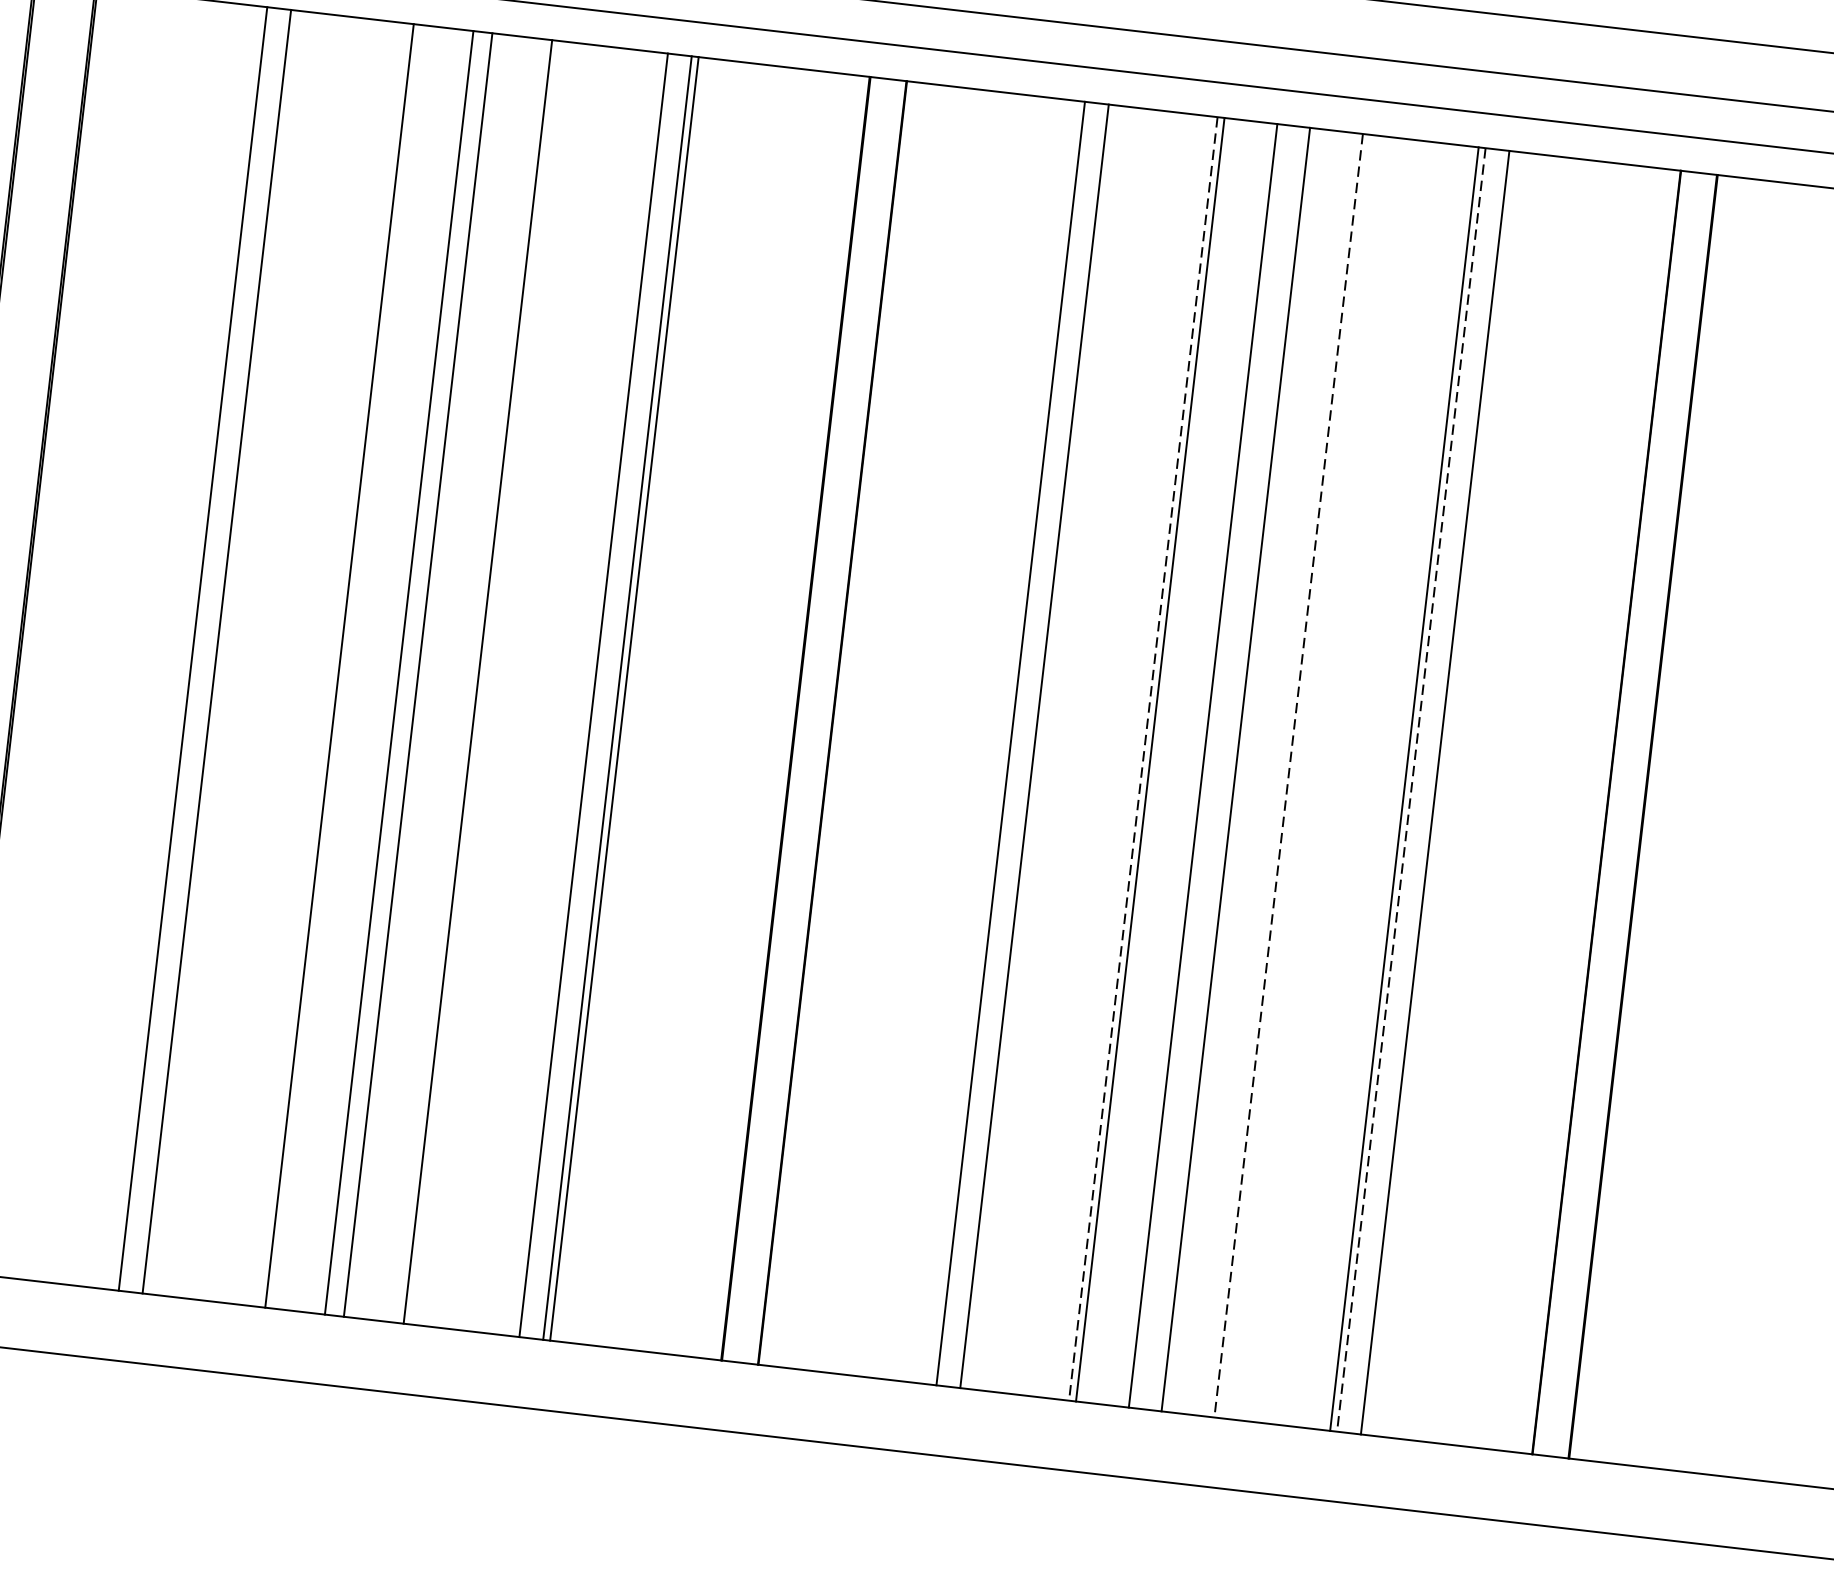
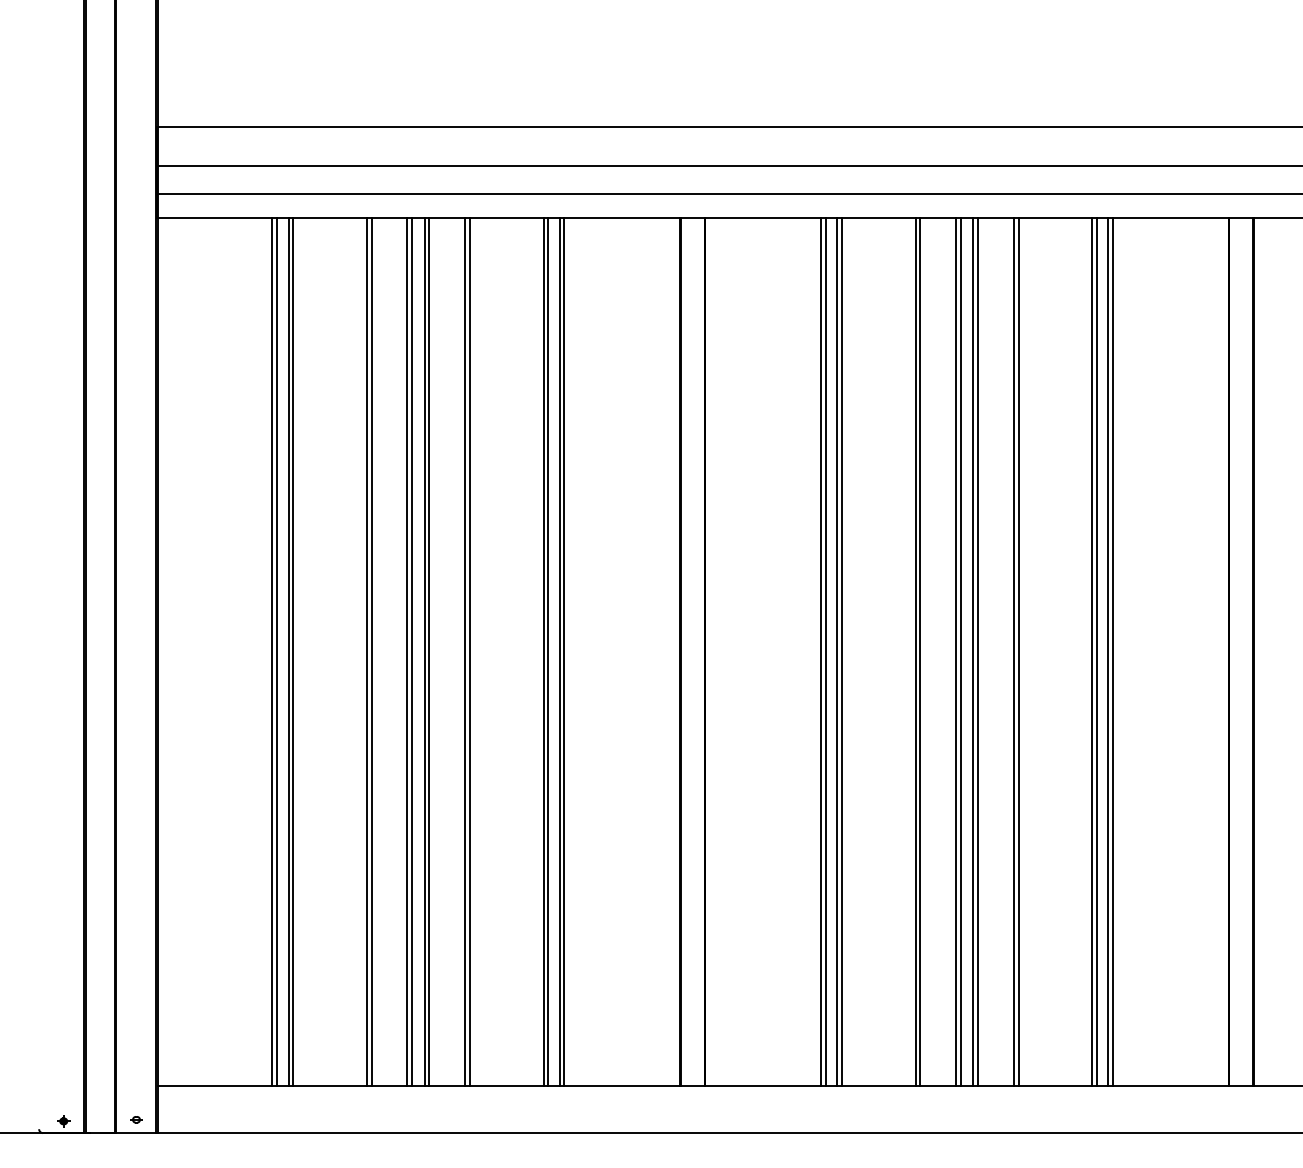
line: (200, 649) -> (277, 651), added
line: (224, 652) -> (293, 651), added
line: (332, 664) -> (366, 651), added
line: (392, 671) -> (407, 651), added
line: (425, 675) -> (429, 651), added
line: (484, 682) -> (469, 651), added
line: (601, 695) -> (548, 651), added
line: (1004, 742) -> (821, 651), added
line: (1028, 745) -> (837, 651), added
line: (1143, 759) -> (915, 652), dashed -> solid
line: (1209, 766) -> (960, 651), added
line: (1229, 768) -> (973, 651), added
line: (1295, 775) -> (1018, 651), added
line: (1288, 776) -> (1013, 652), dashed -> solid
line: (1410, 790) -> (1096, 652), dashed -> solid
line: (1428, 791) -> (1108, 651), added

